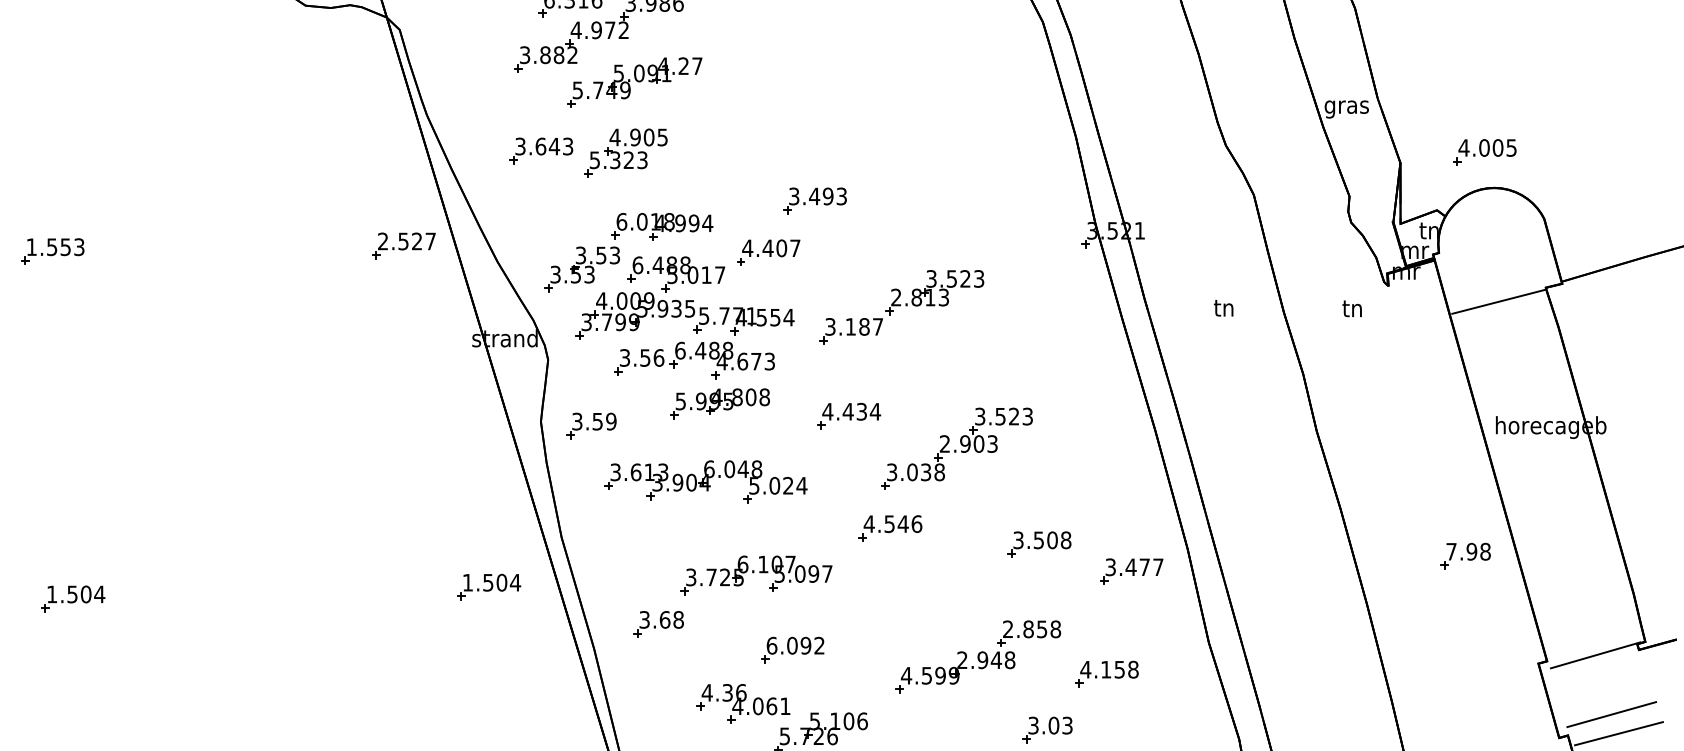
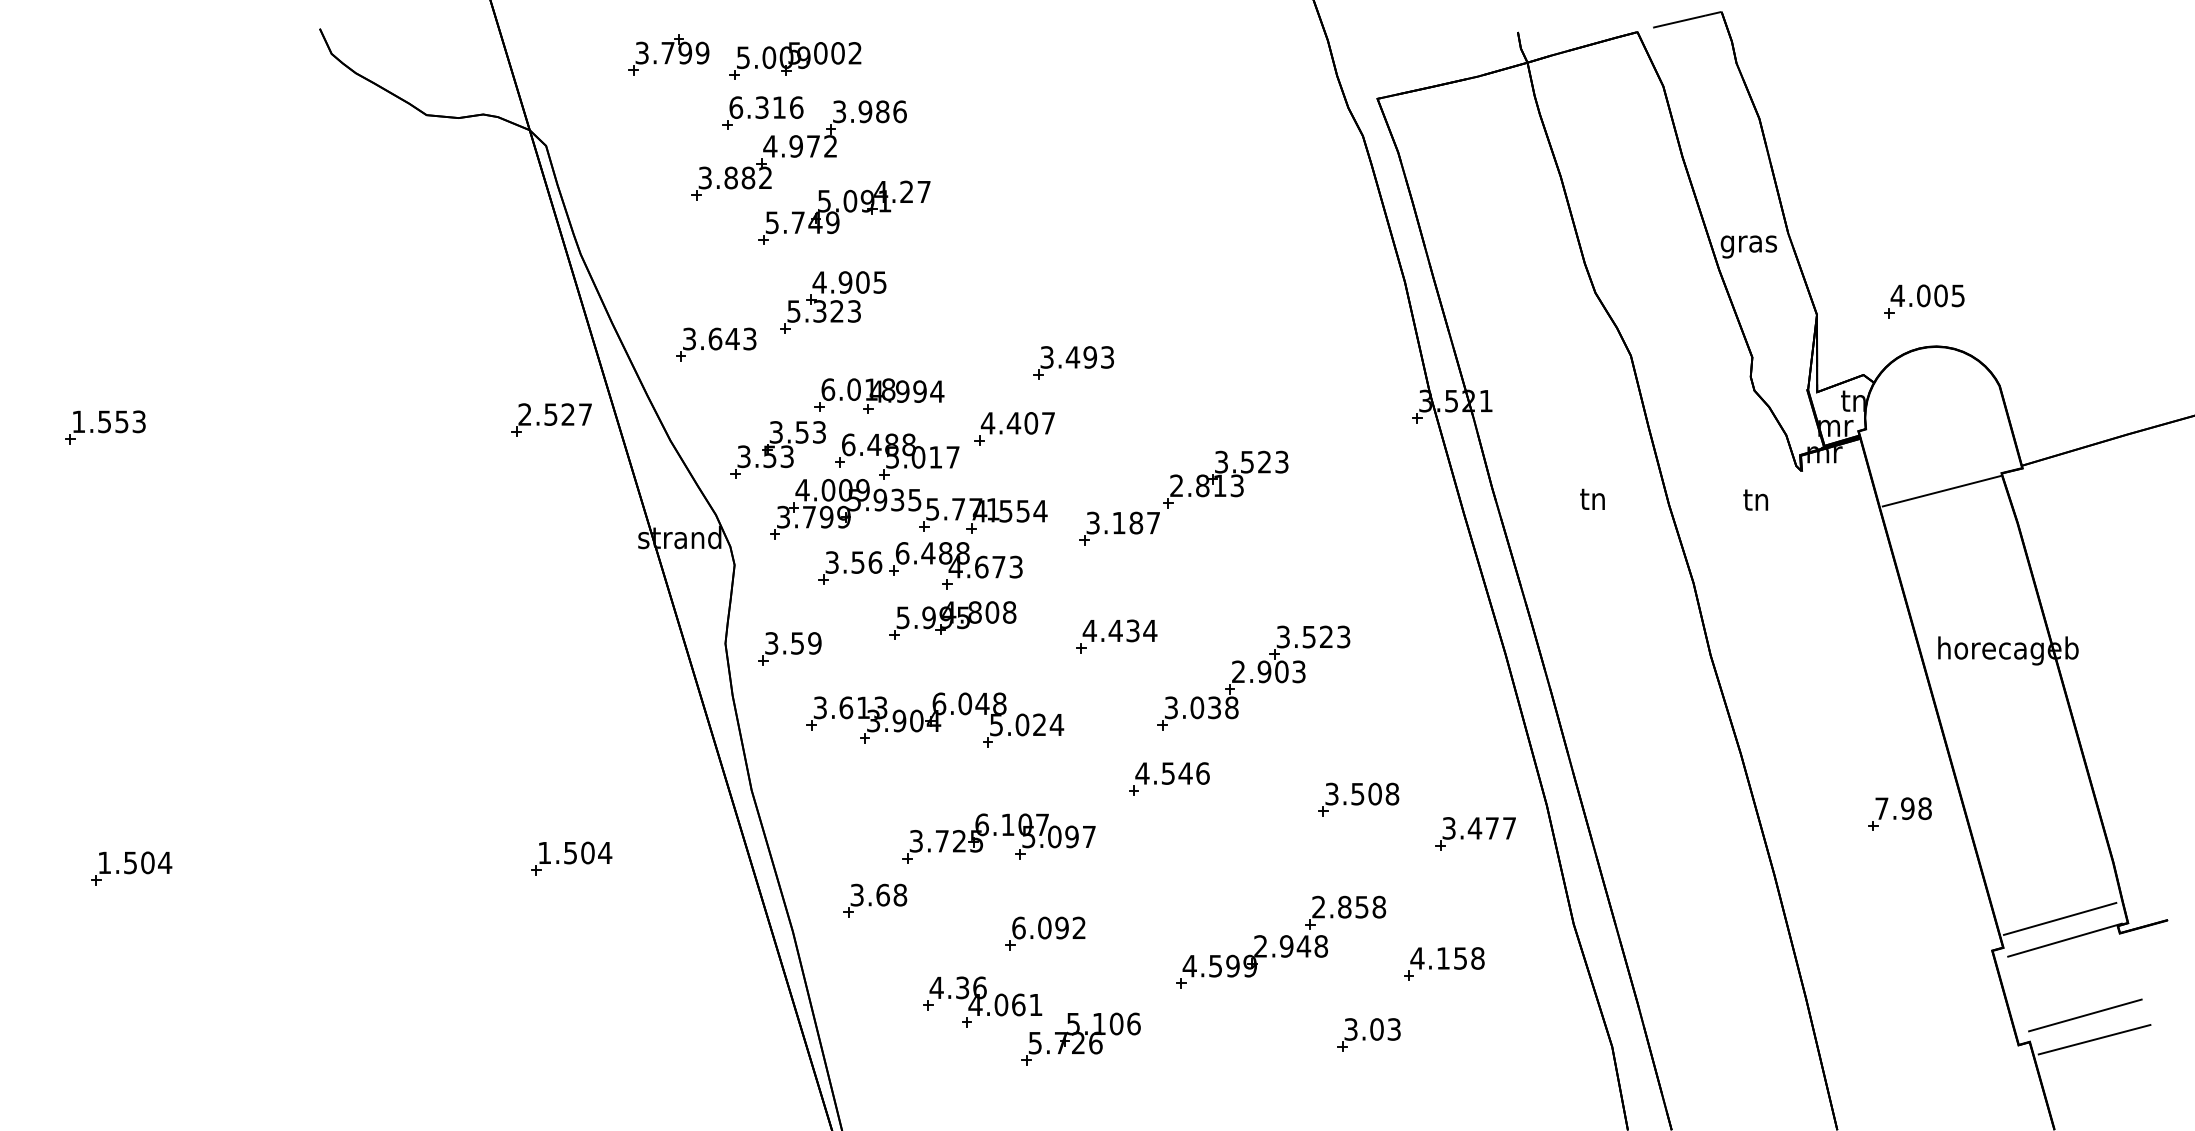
part: (541, 150) -> (716, 344), moved
part: (489, 587) -> (571, 858), moved
line: (1591, 638) -> (2059, 918), added

